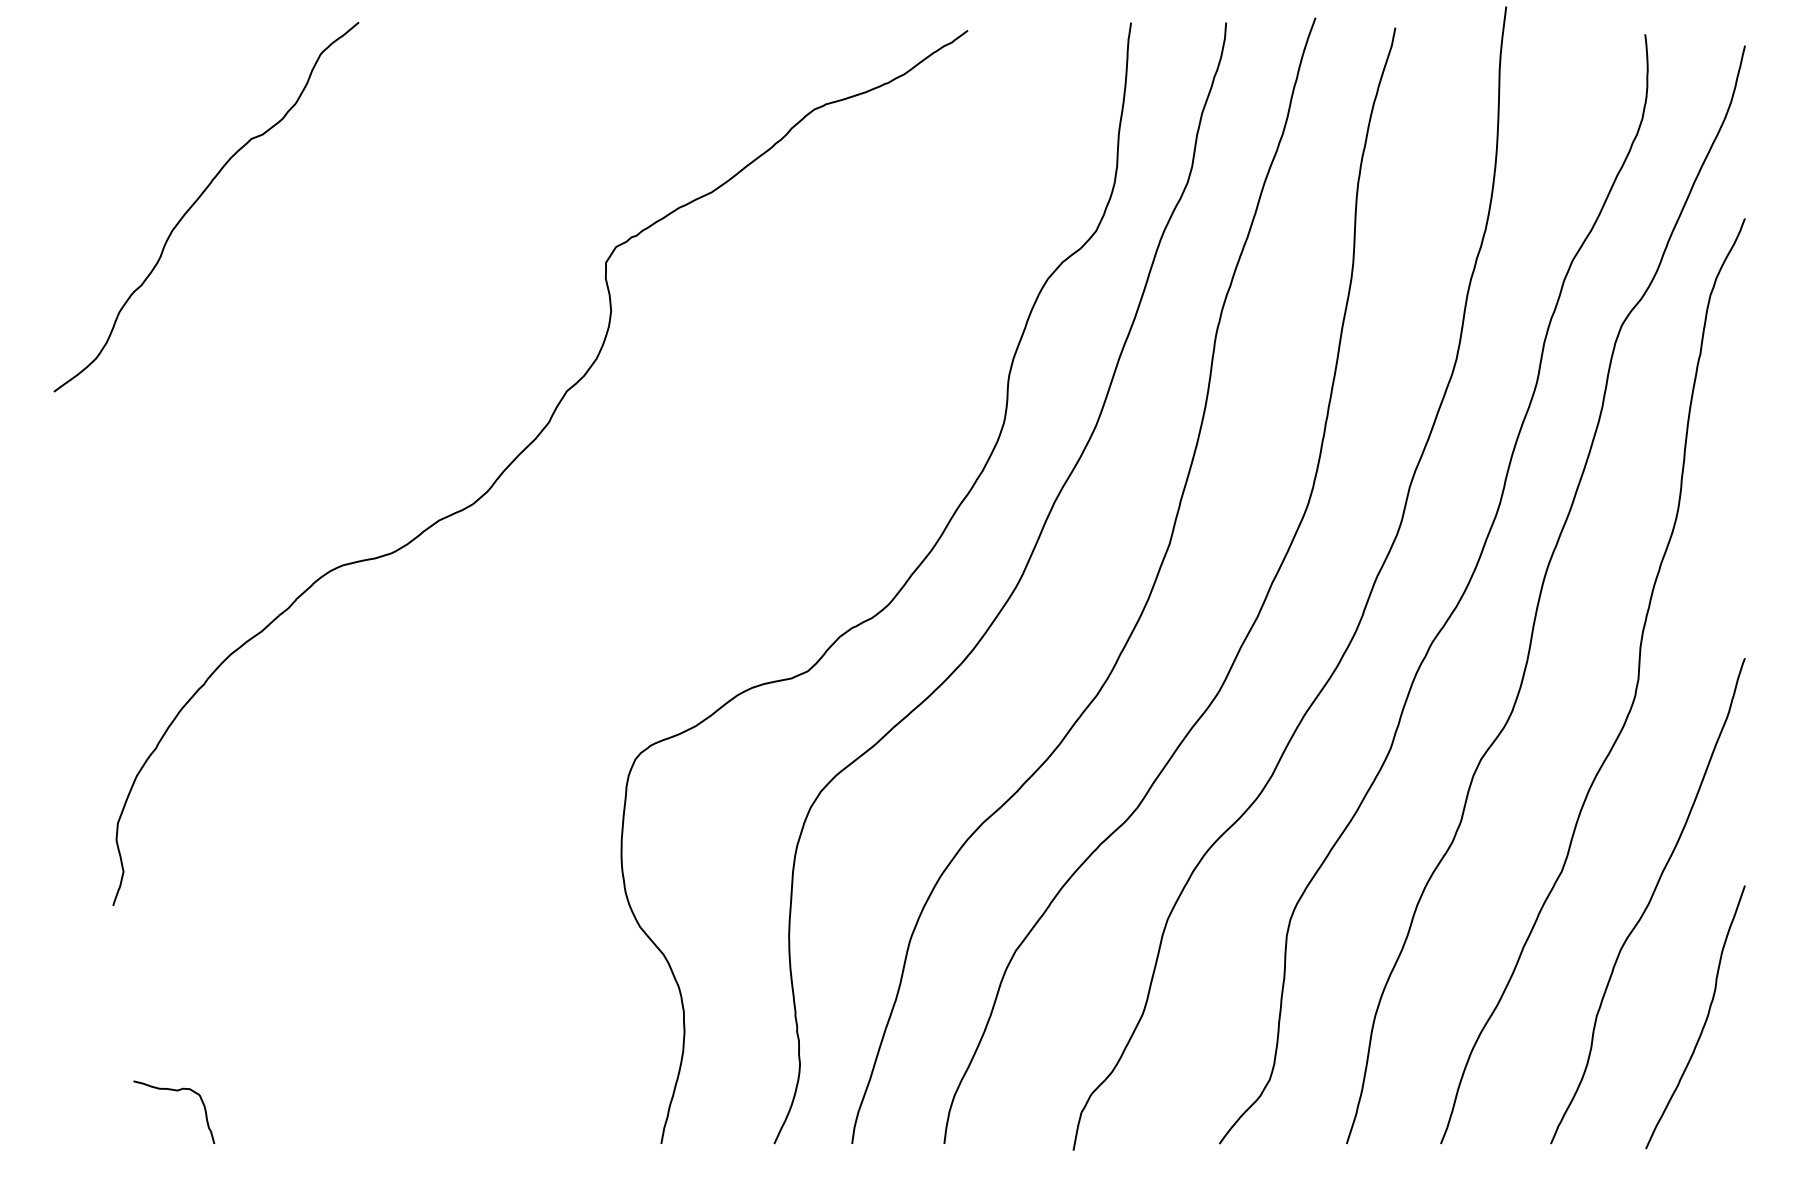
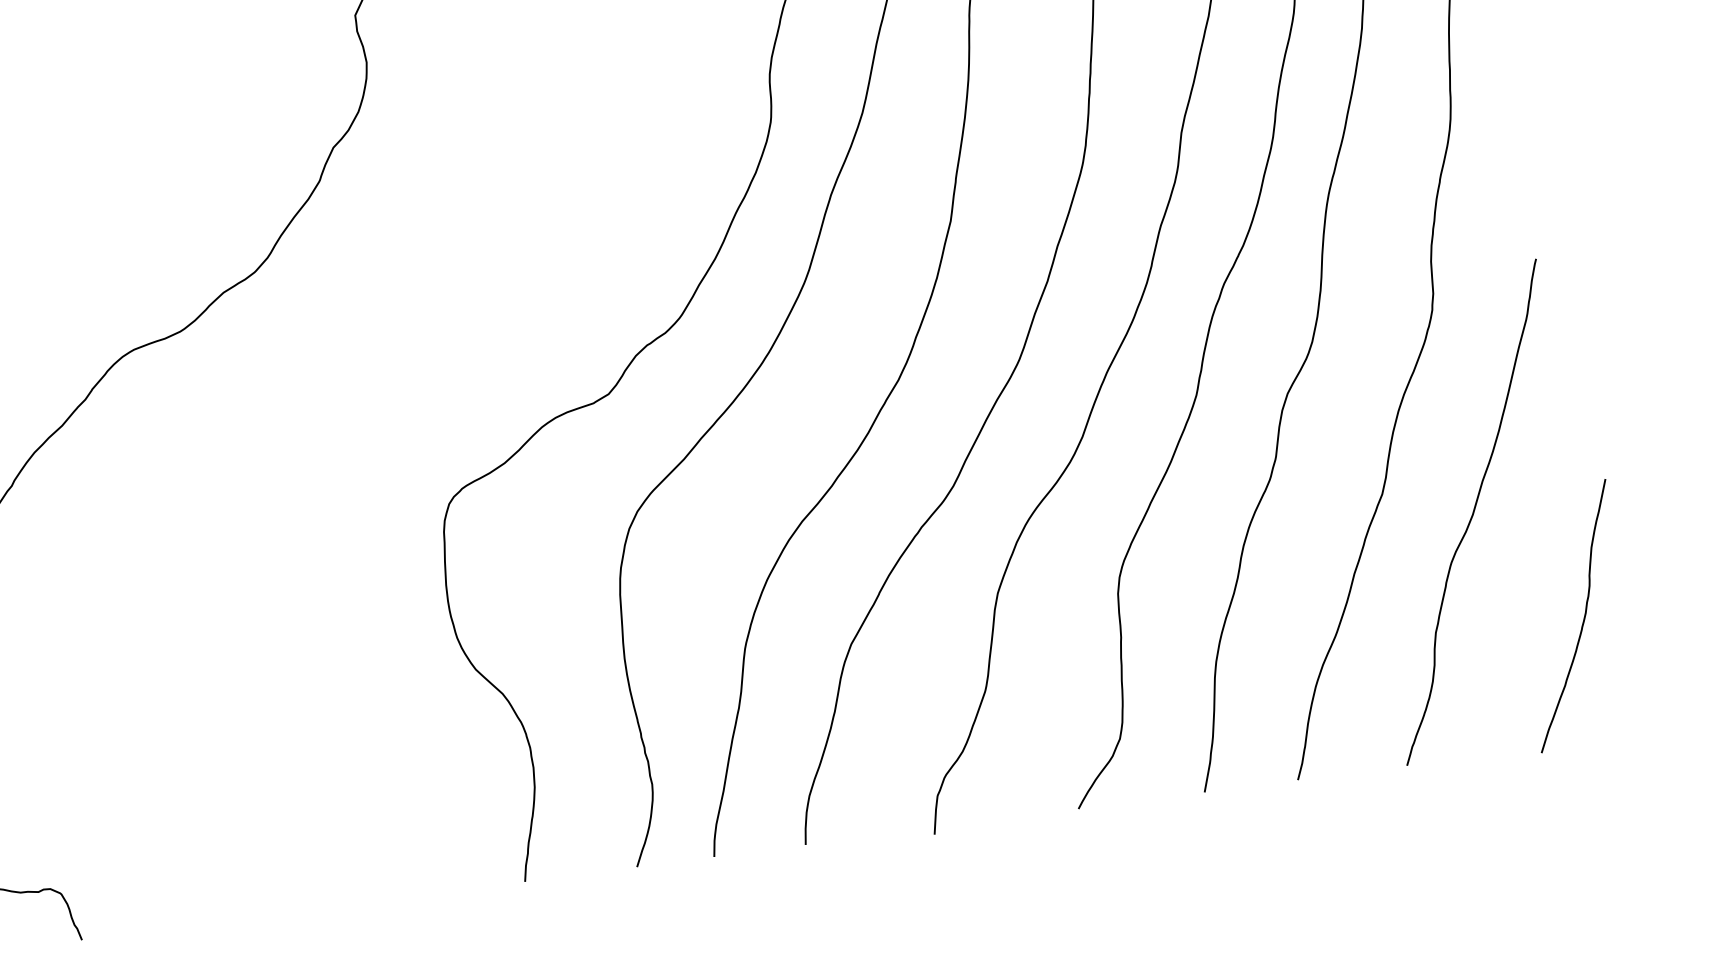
curve: (1705, 1019) -> (1583, 616), moved

